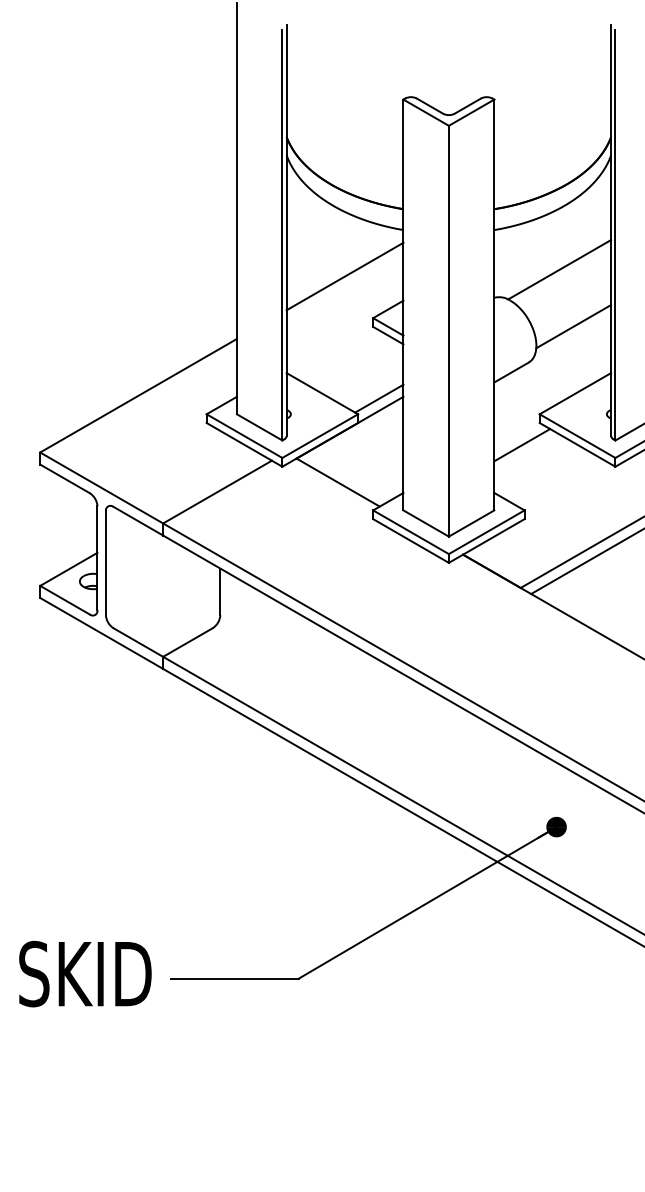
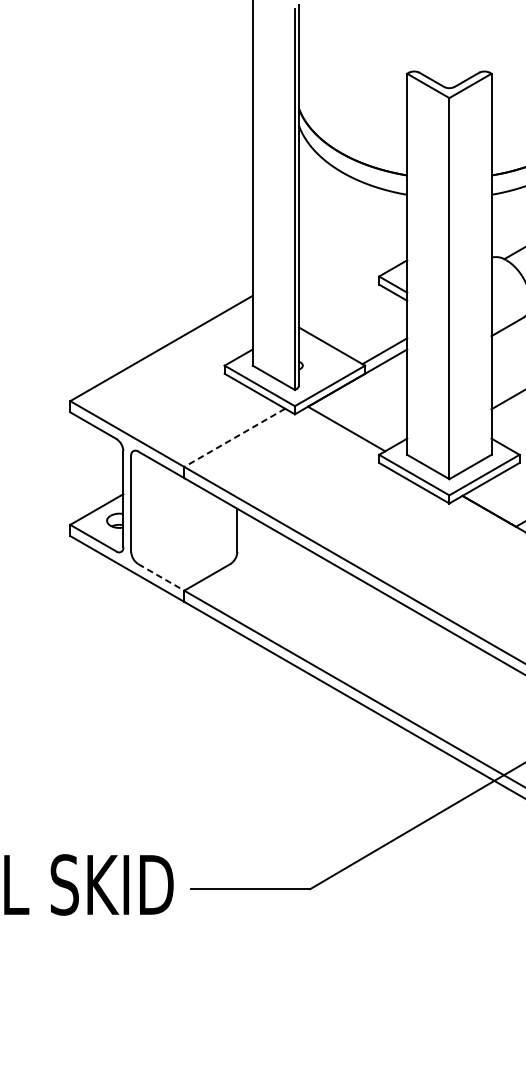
line: (344, 276) -> (352, 237), removed
line: (217, 492) -> (234, 438), solid -> dashed
line: (138, 642) -> (161, 577), solid -> dashed

